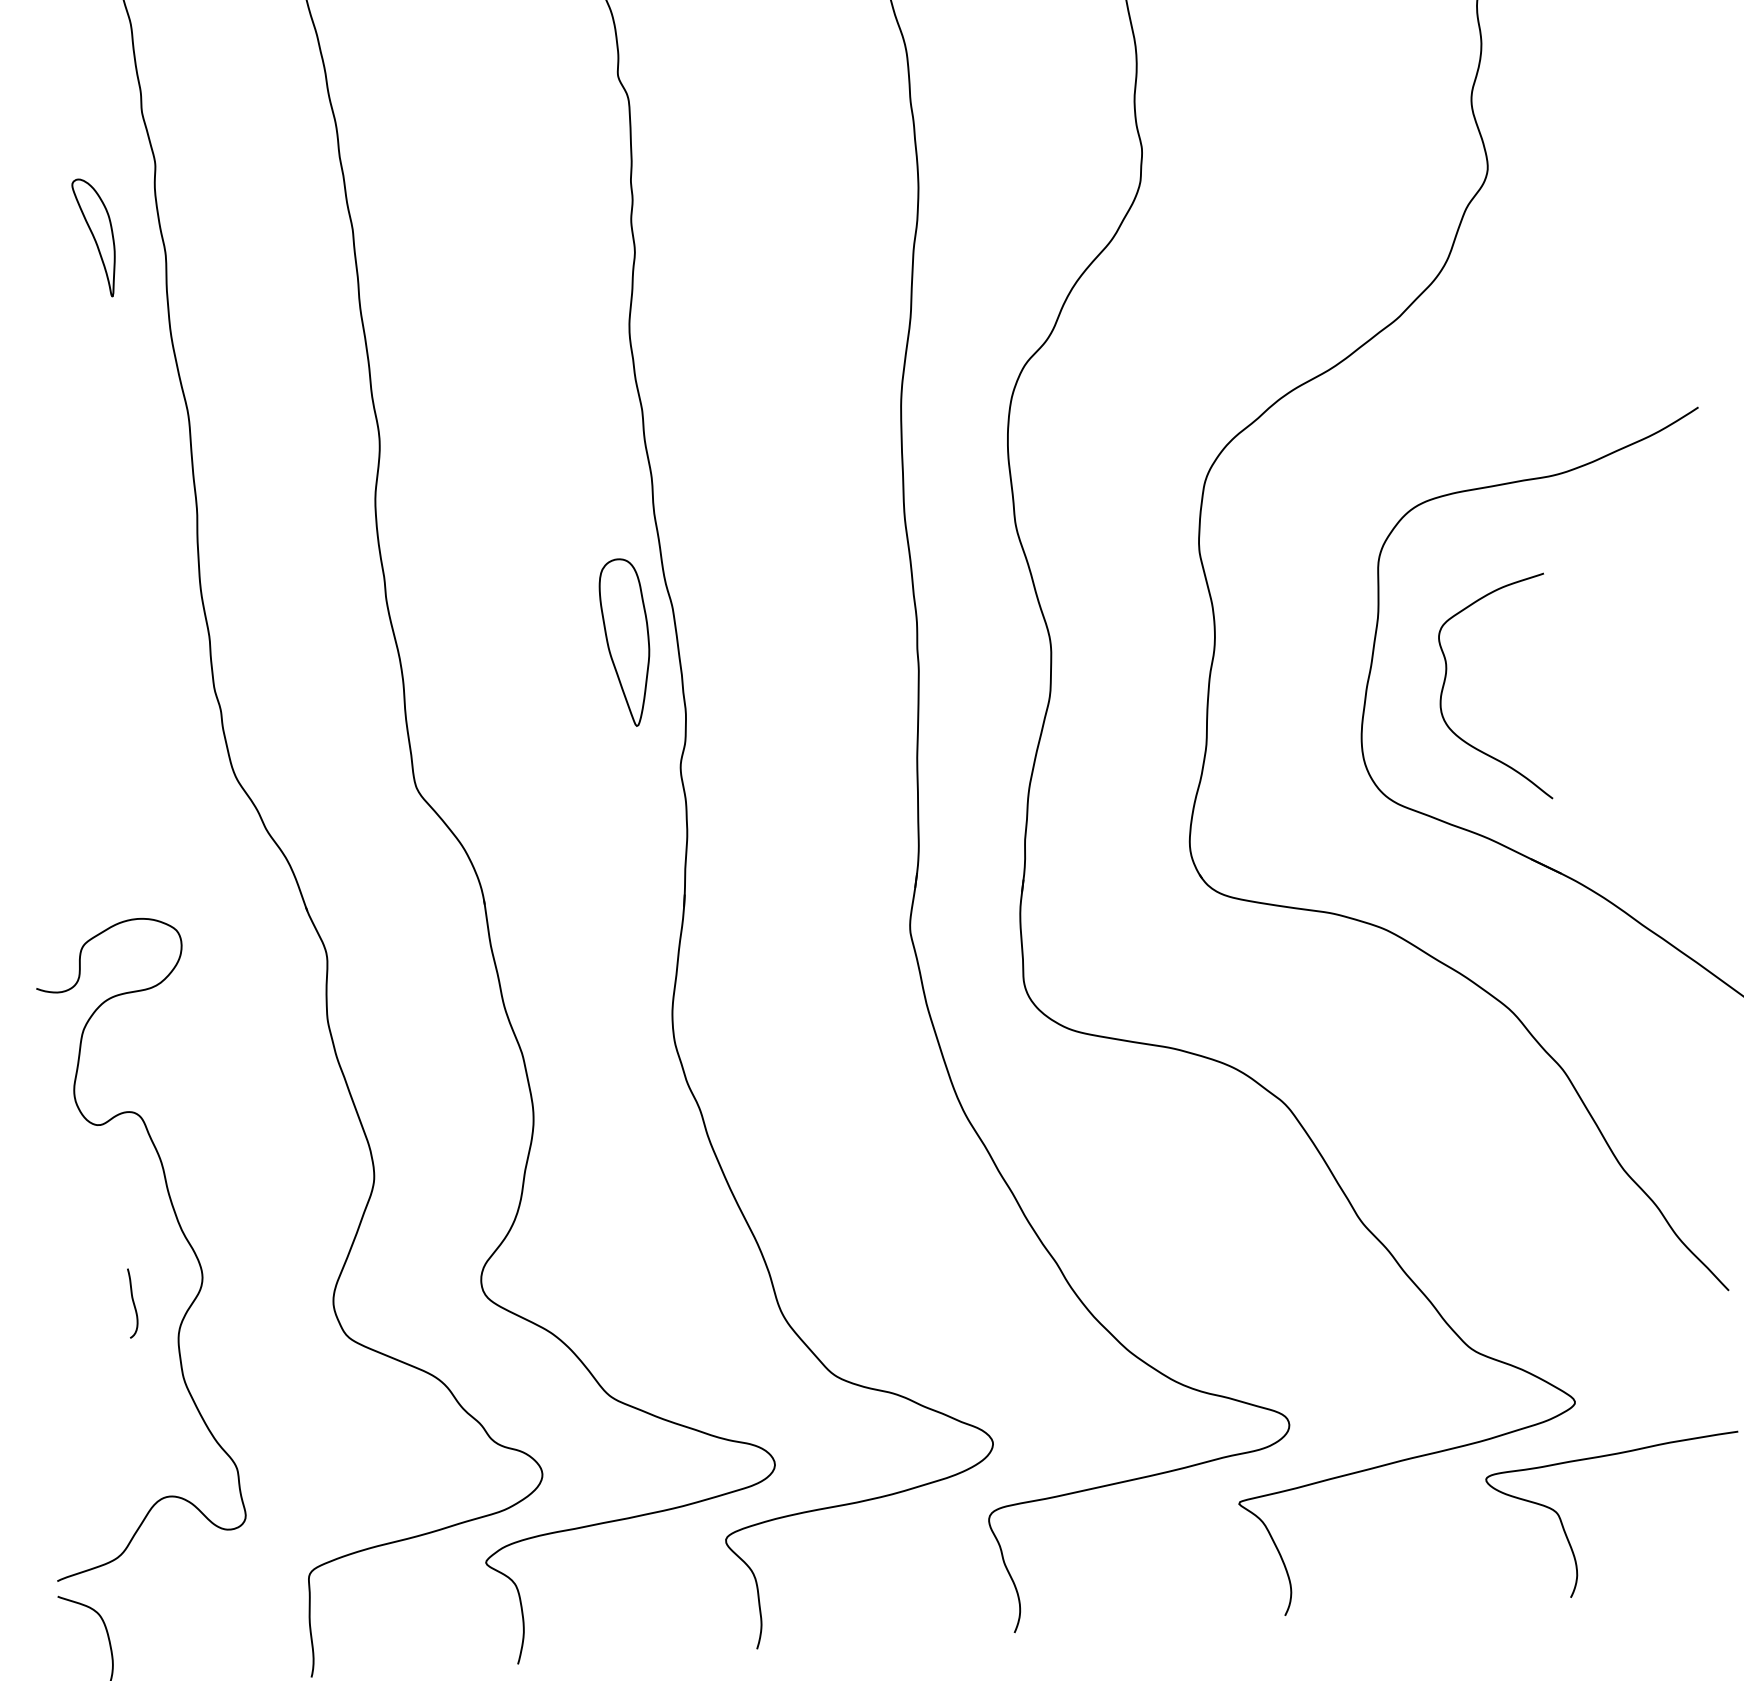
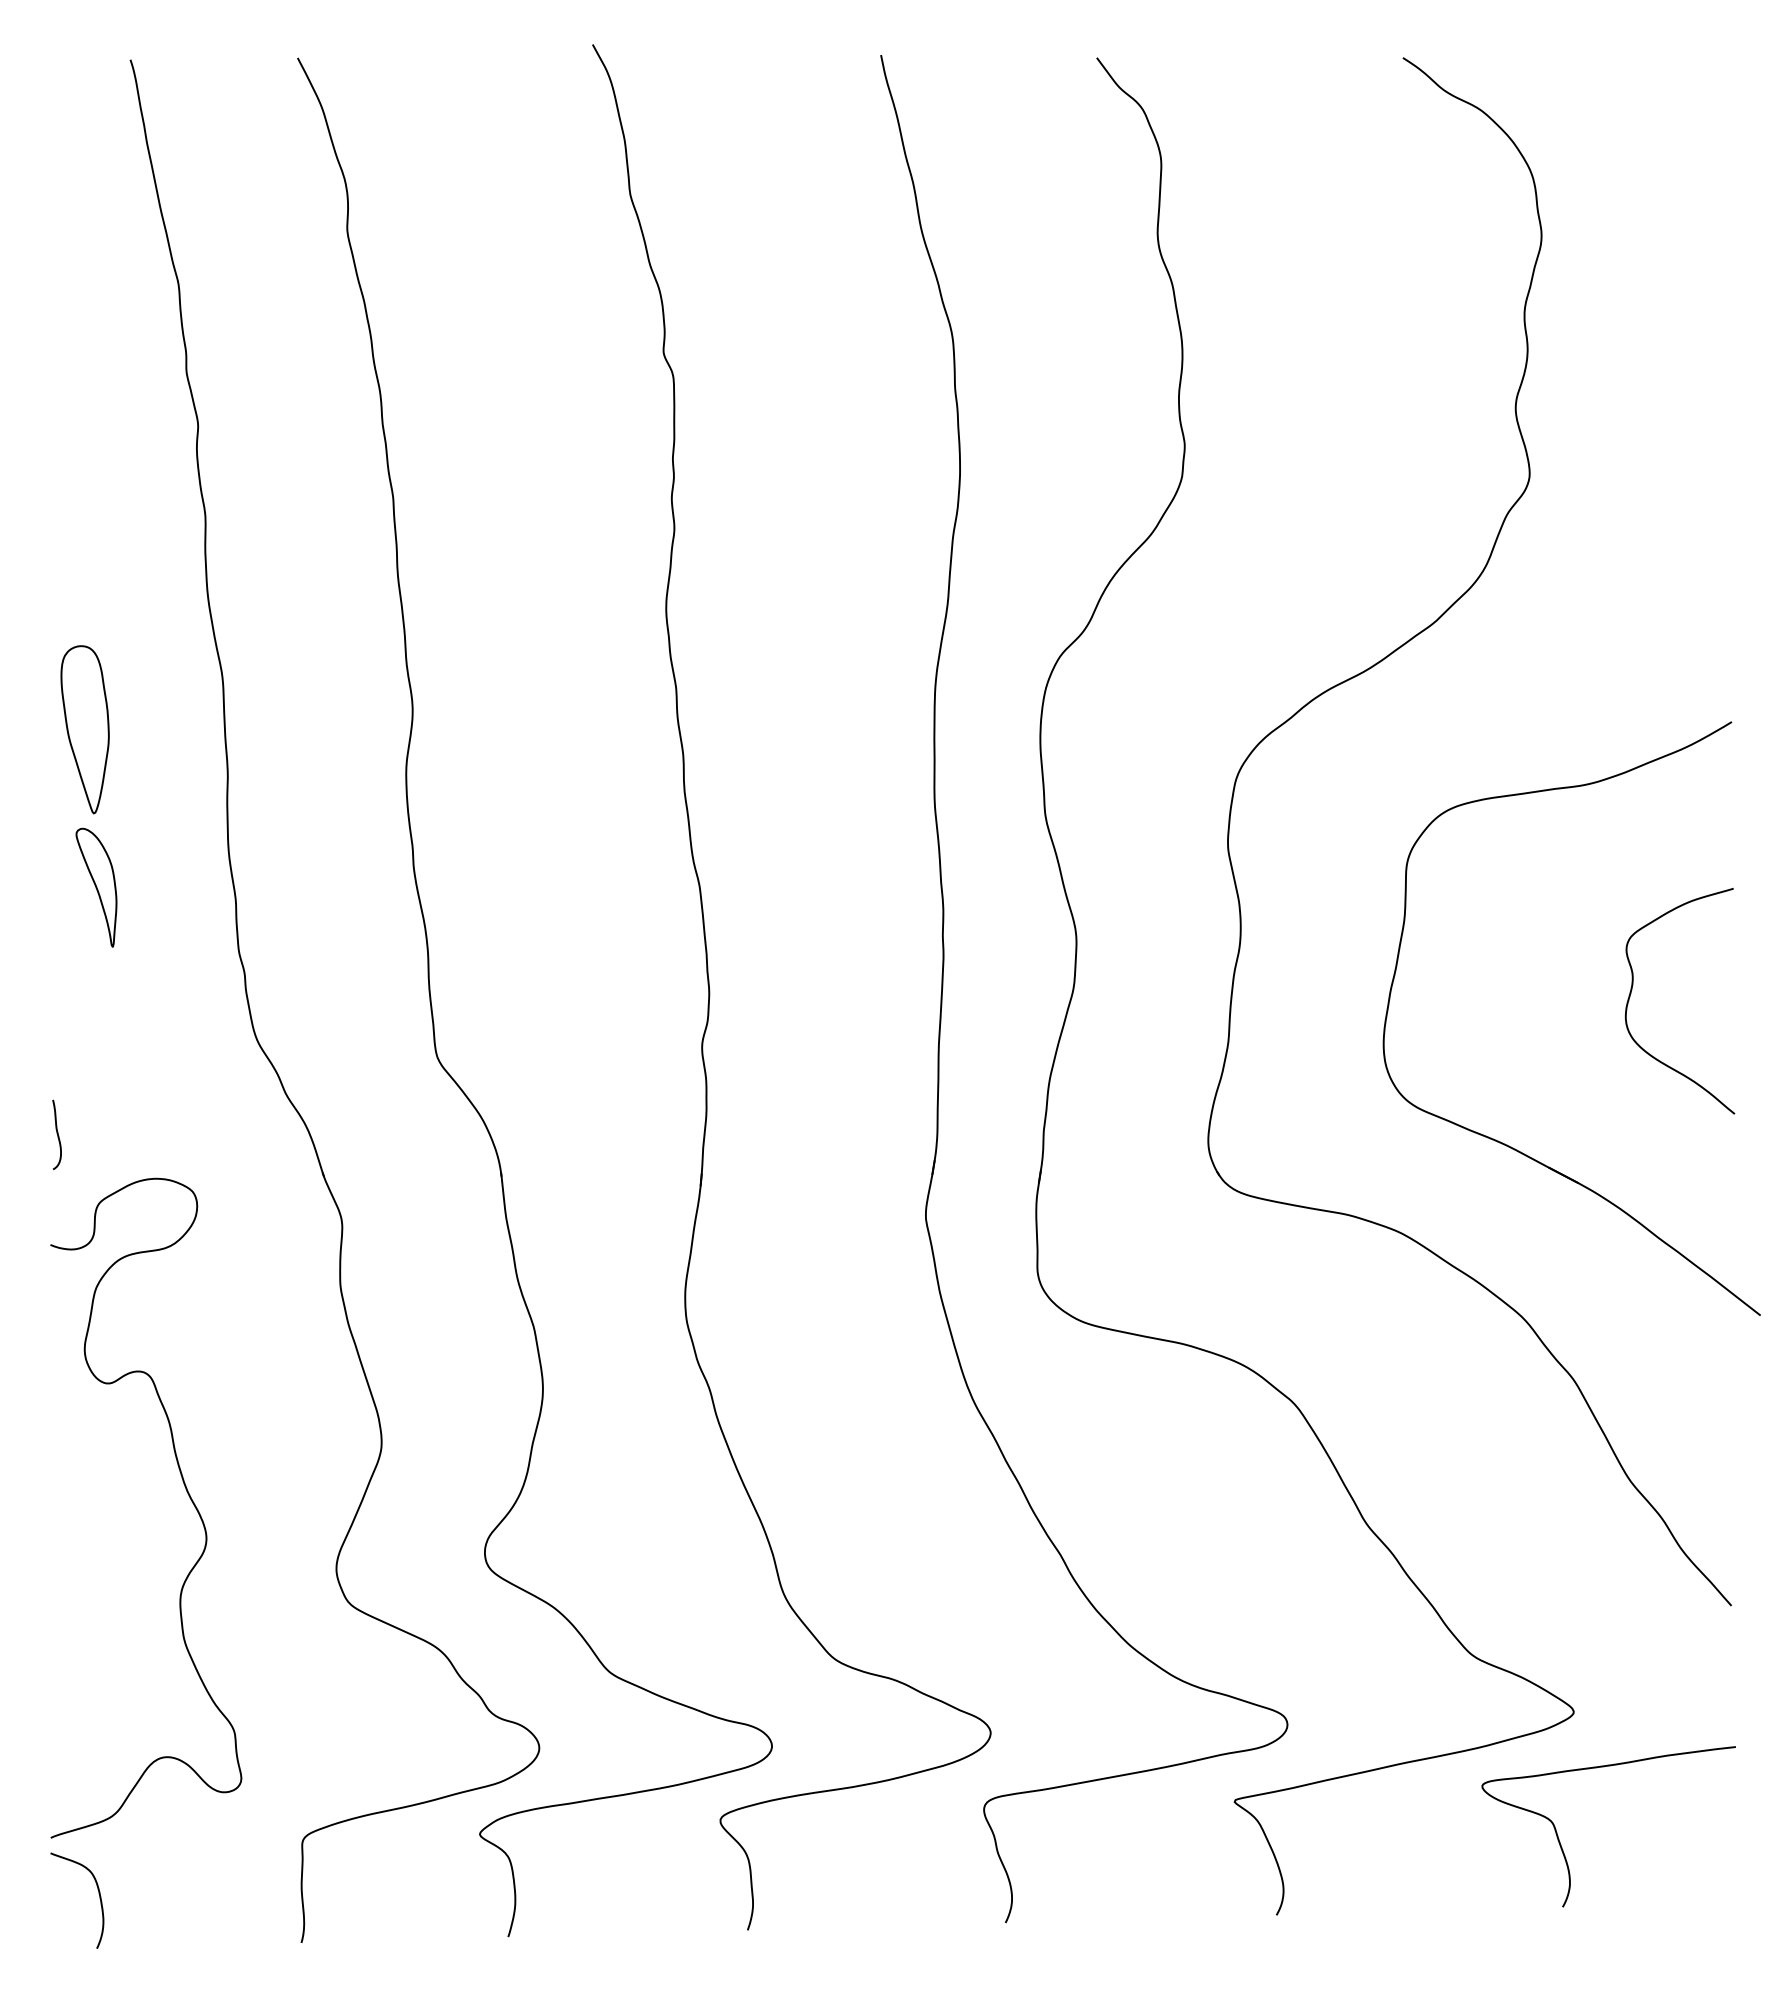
part: (94, 237) -> (96, 887), moved
part: (624, 642) -> (84, 729), moved
curve: (1446, 678) -> (1632, 990), moved
curve: (132, 1302) -> (56, 1133), moved

